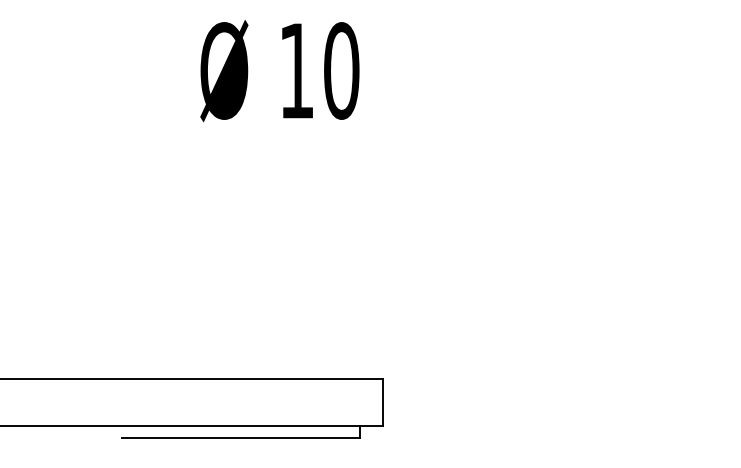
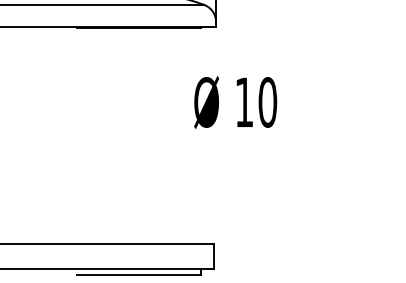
text: (279, 71) -> (235, 102), moved

